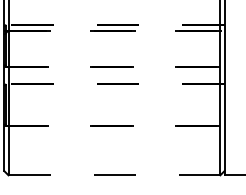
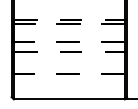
line: (114, 175) -> (69, 99), dashed -> solid

